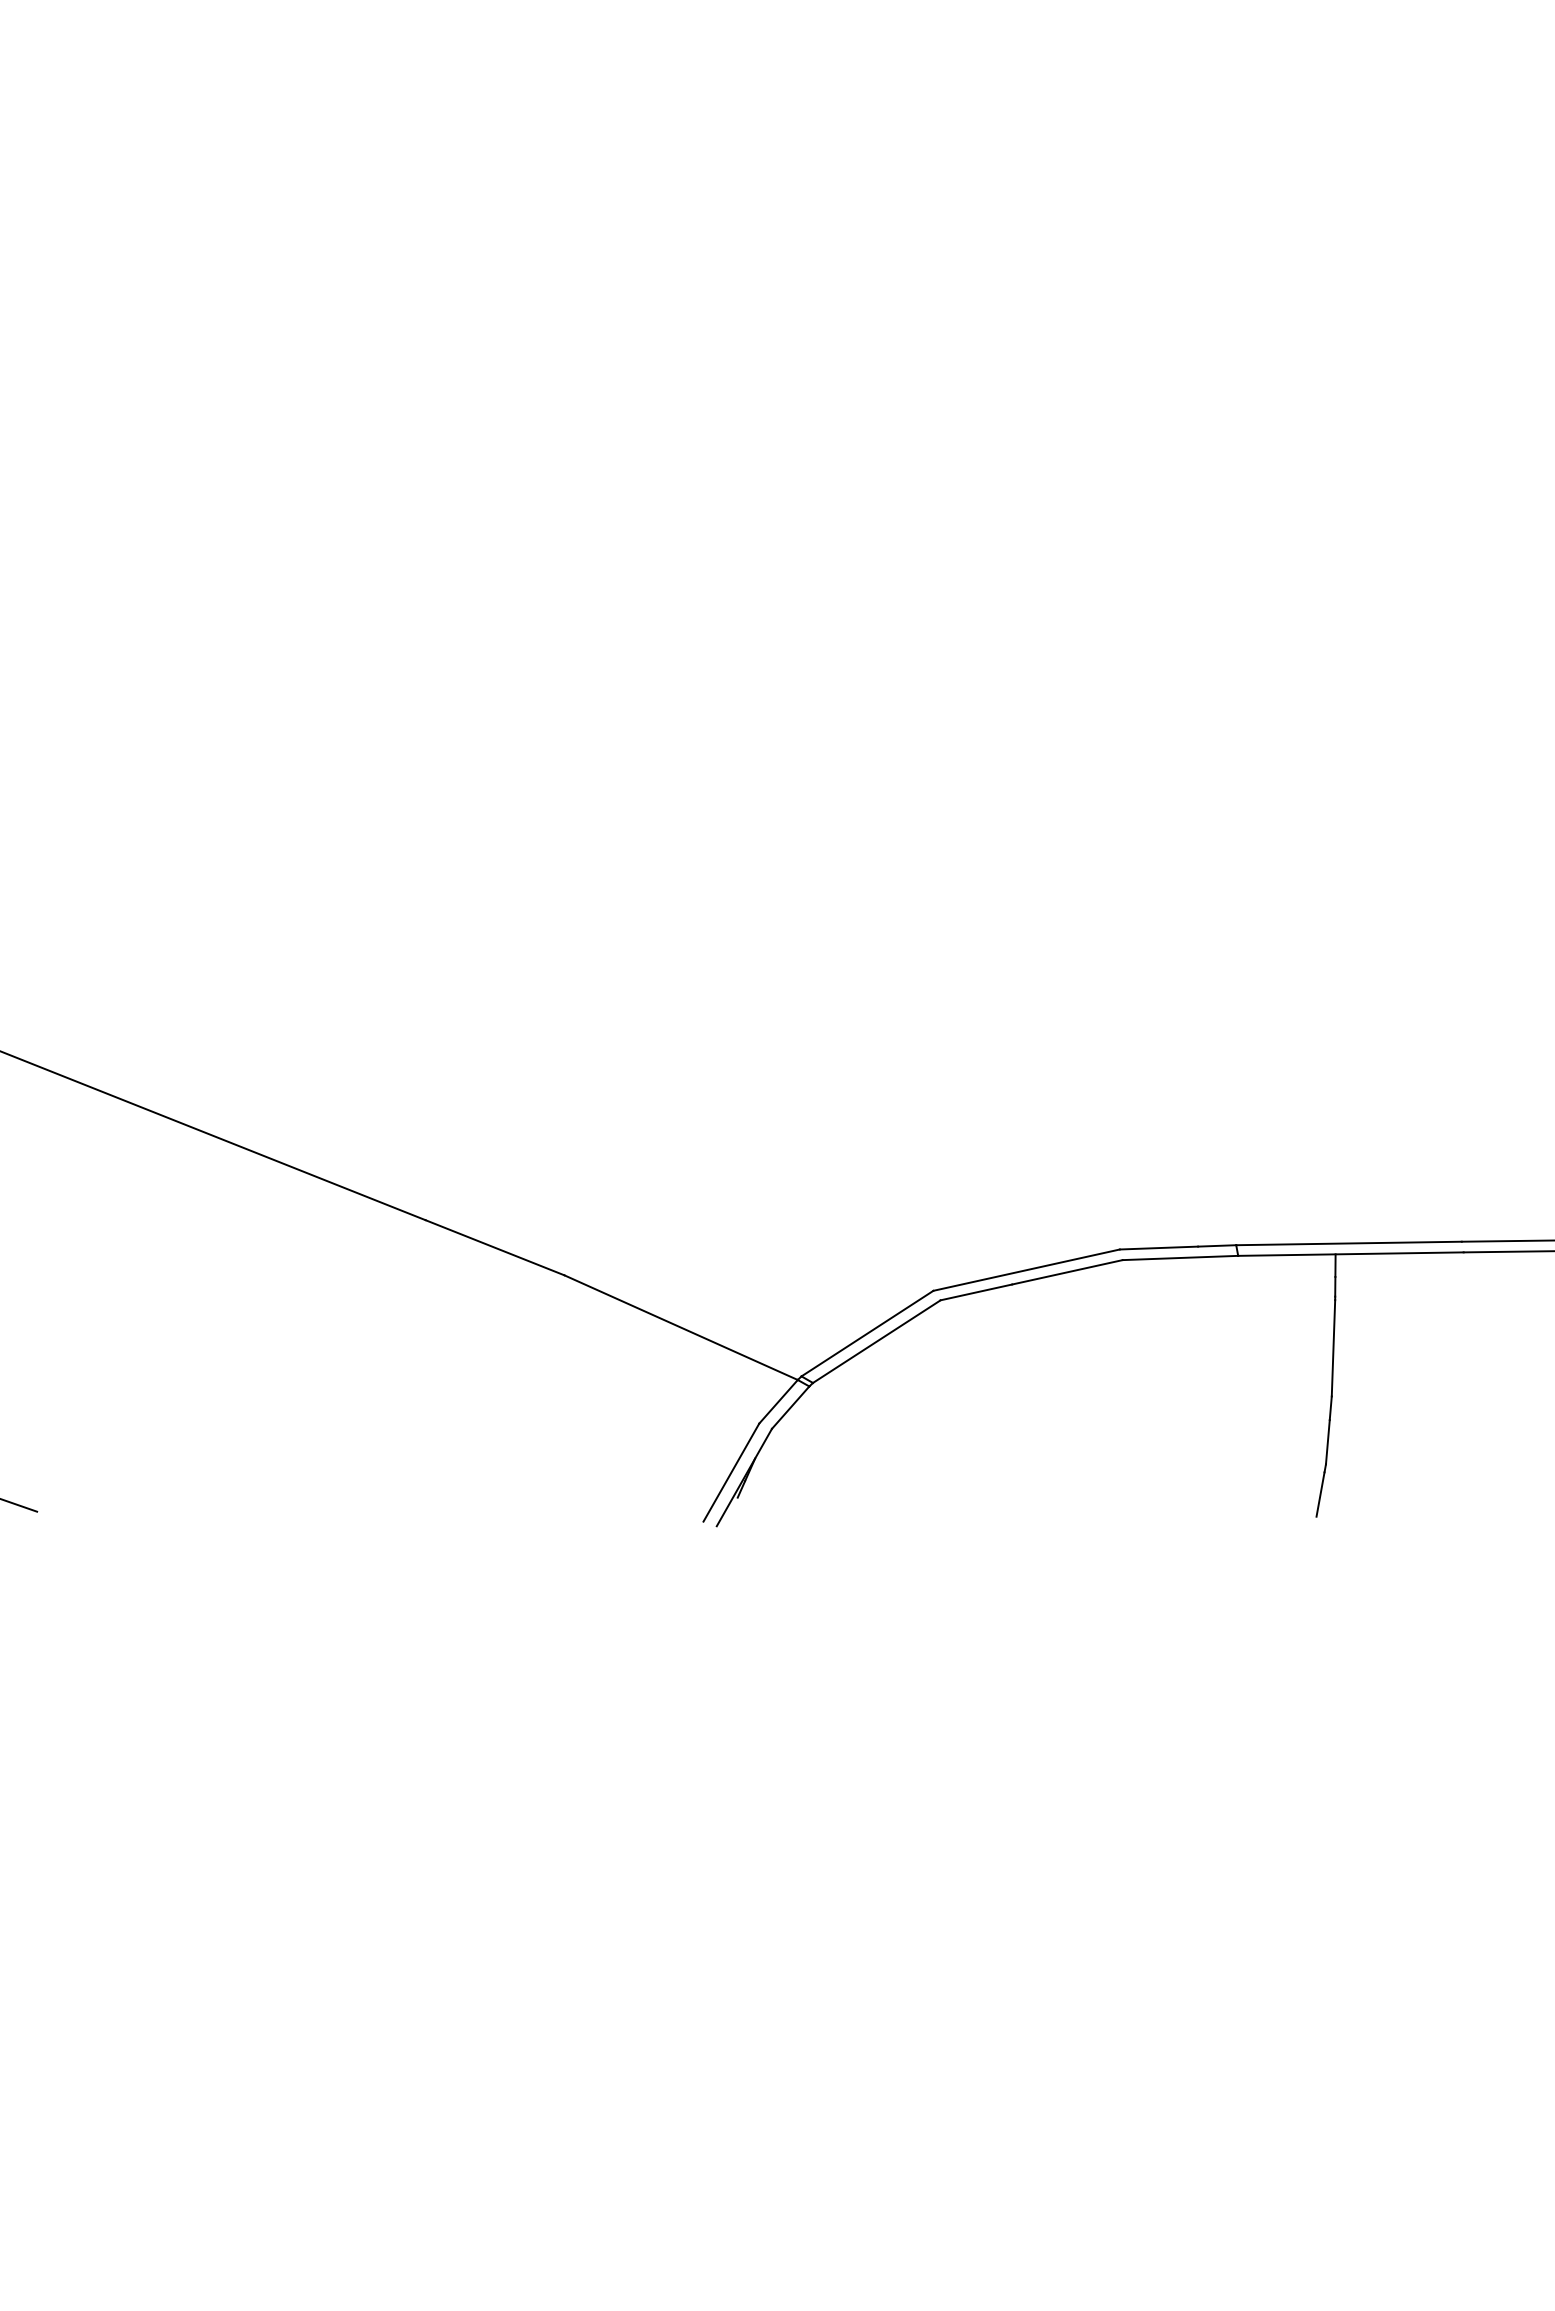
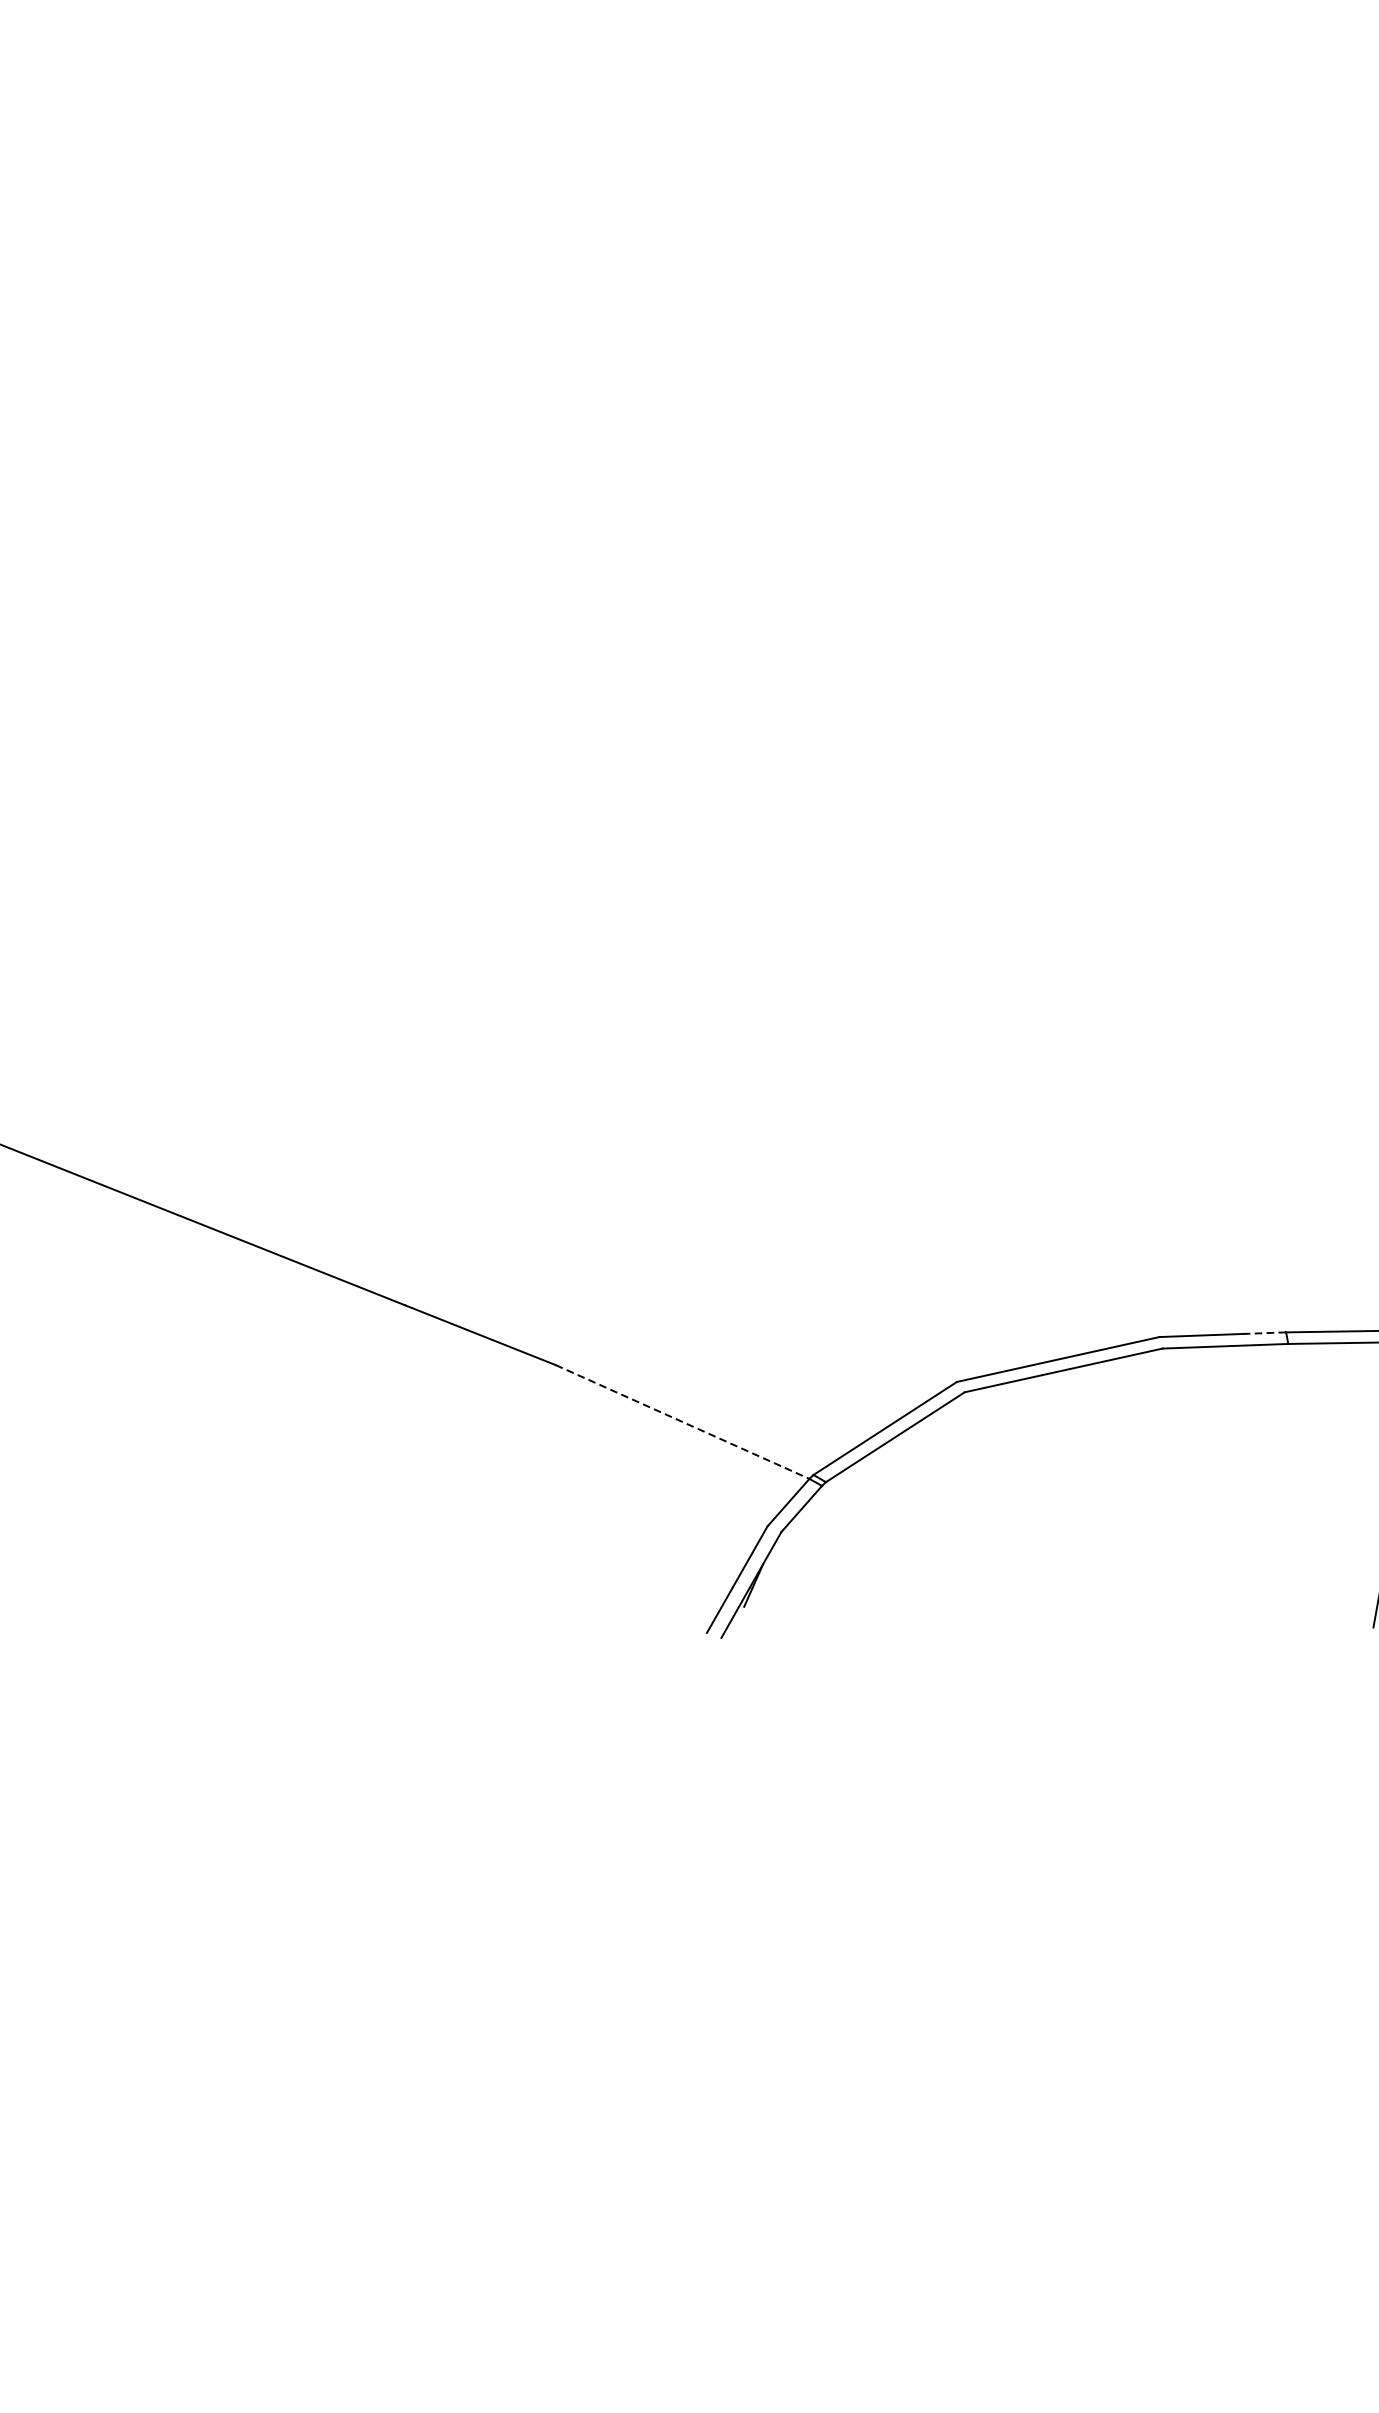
line: (1216, 1245) -> (1264, 1332), solid -> dashed
line: (681, 1327) -> (683, 1421), solid -> dashed

